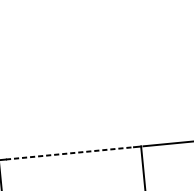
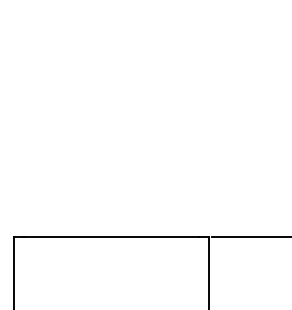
line: (69, 153) -> (111, 237), dashed -> solid

